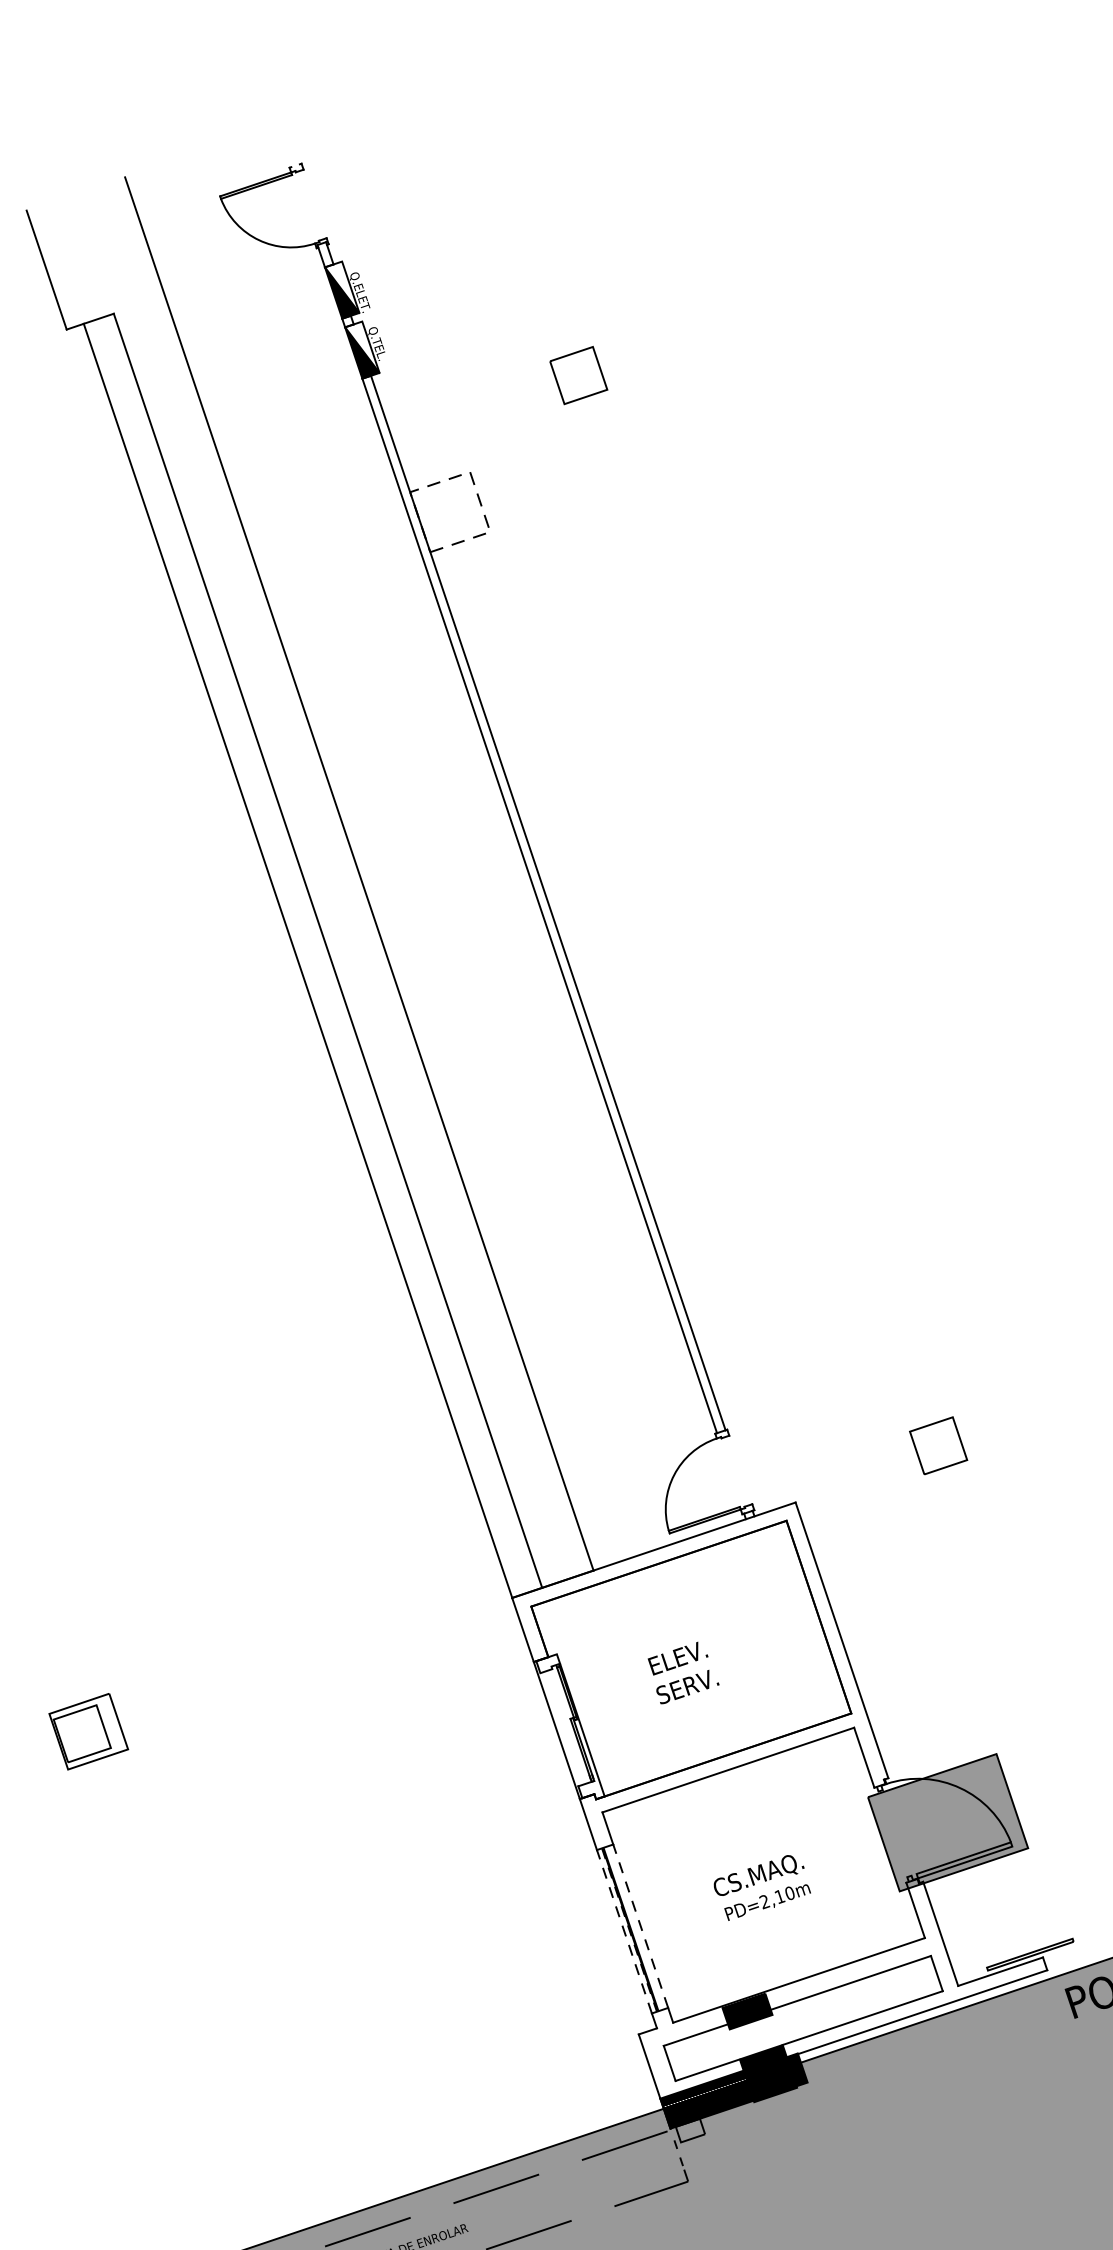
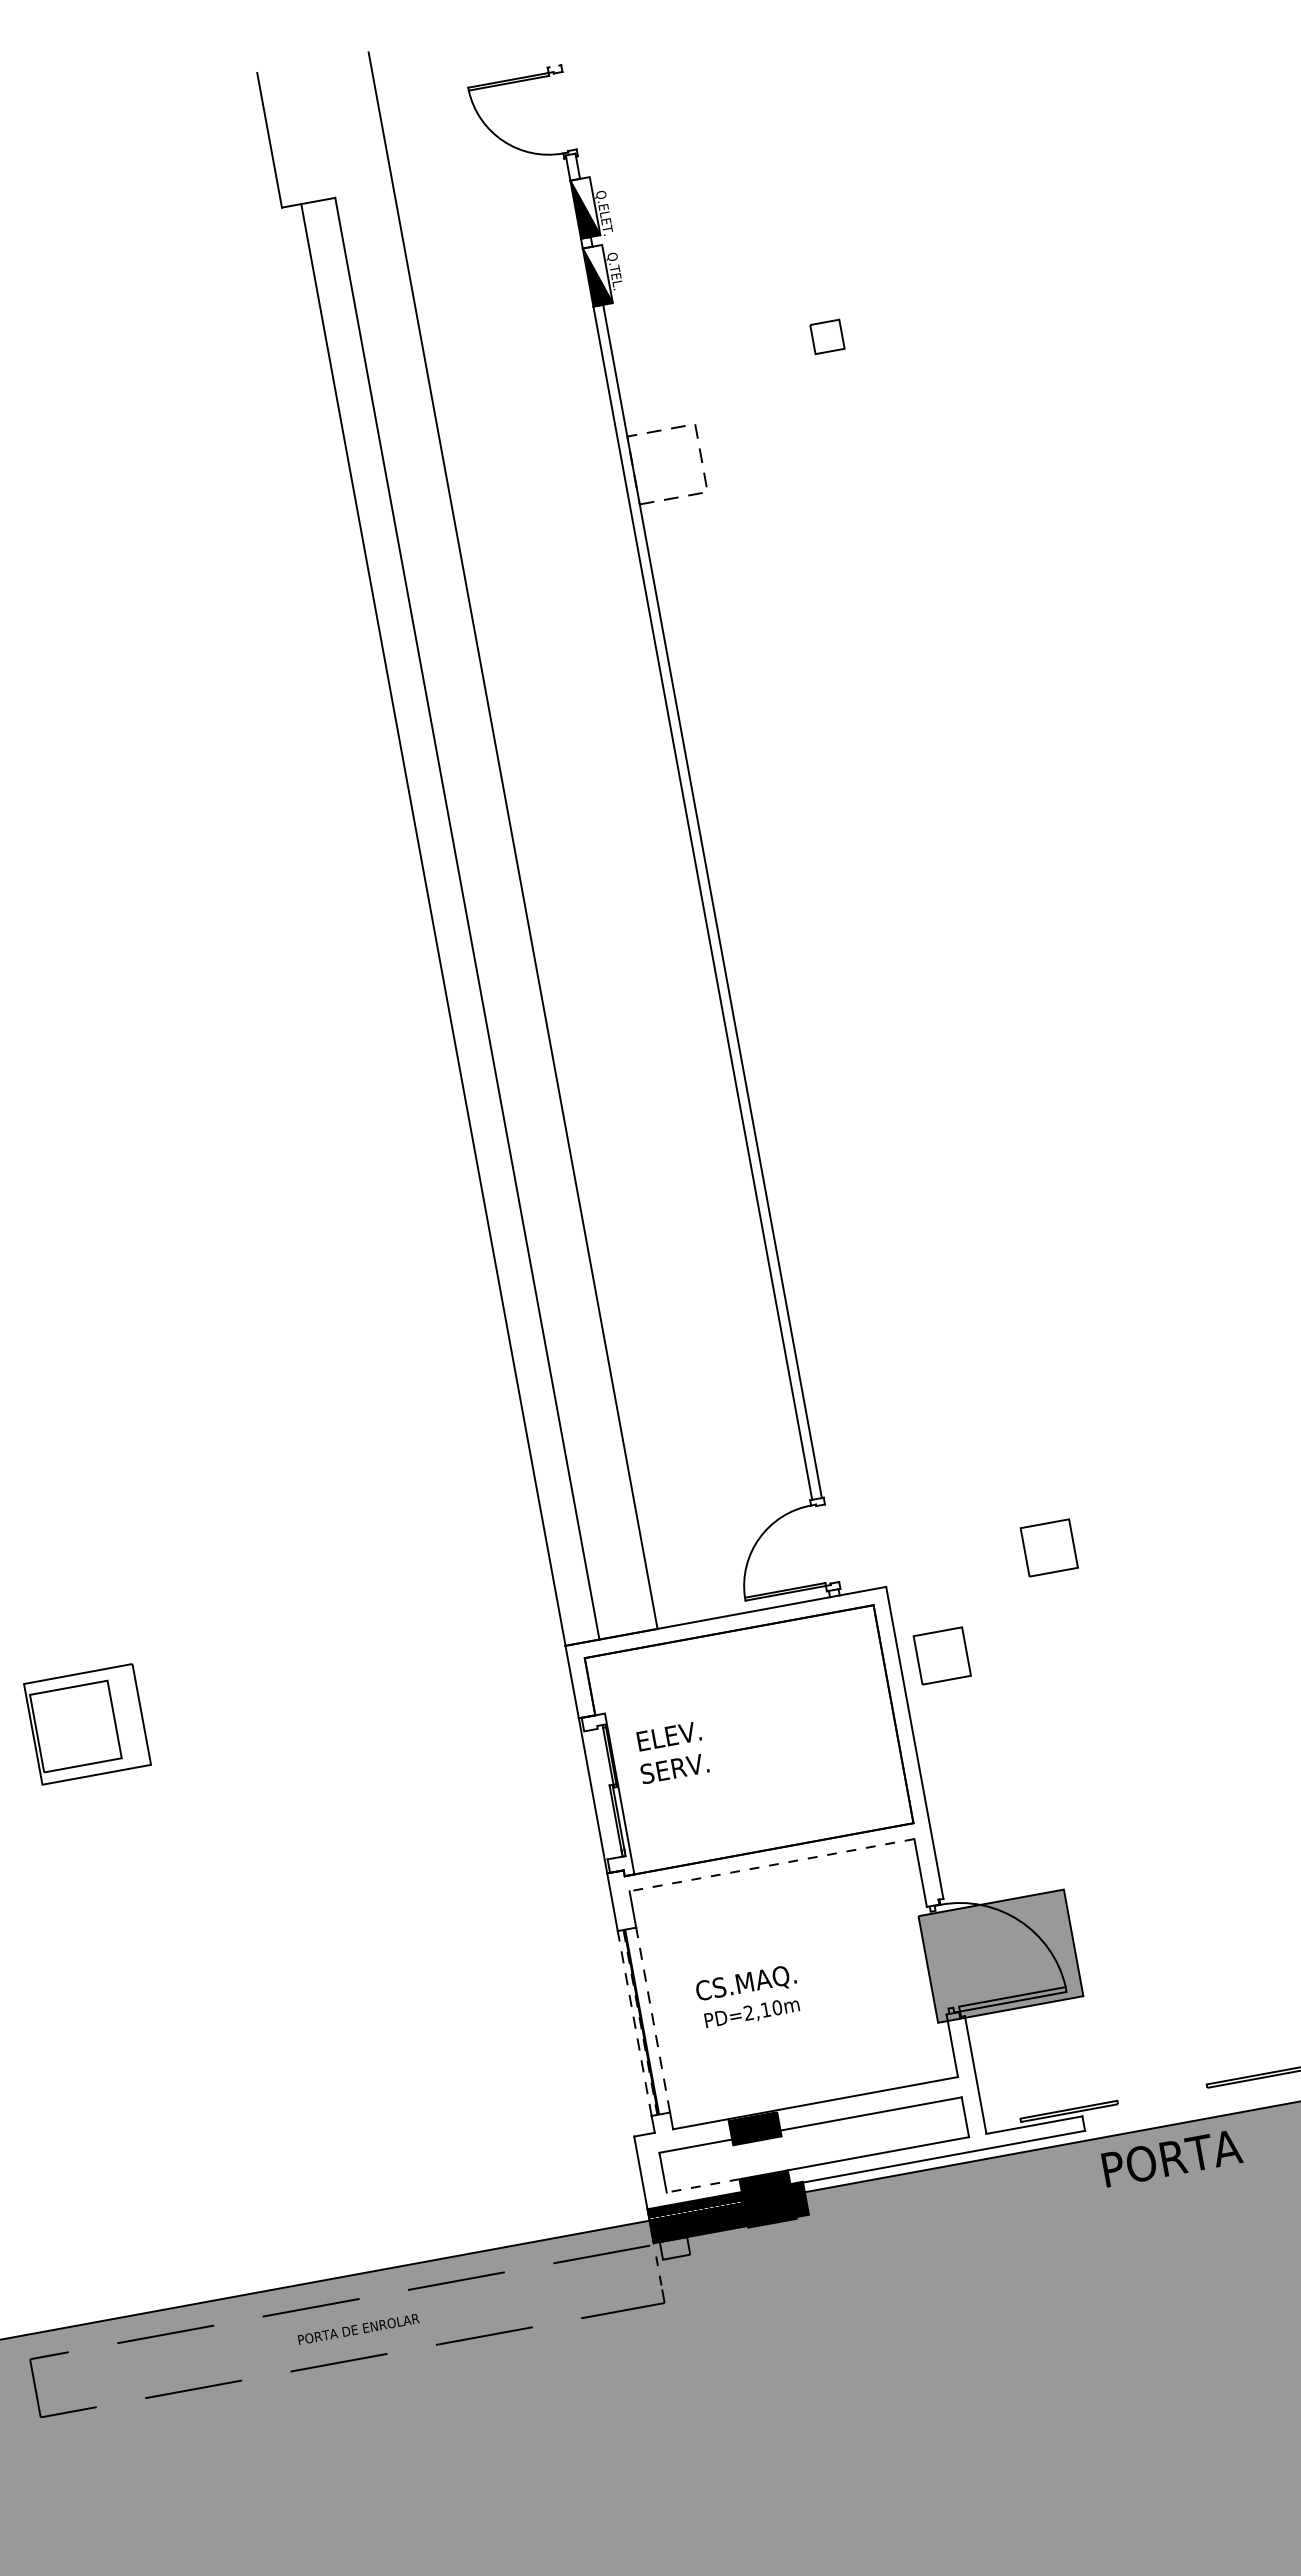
part: (578, 375) -> (827, 336), size x0.6
part: (854, 1557) -> (941, 1655), added
text: (683, 1672) -> (672, 1752), moved
part: (88, 1730) -> (87, 1723), size x1.6
line: (727, 1770) -> (771, 1865), solid -> dashed
text: (762, 1886) -> (748, 1996), moved
line: (708, 2069) -> (703, 2185), solid -> dashed

